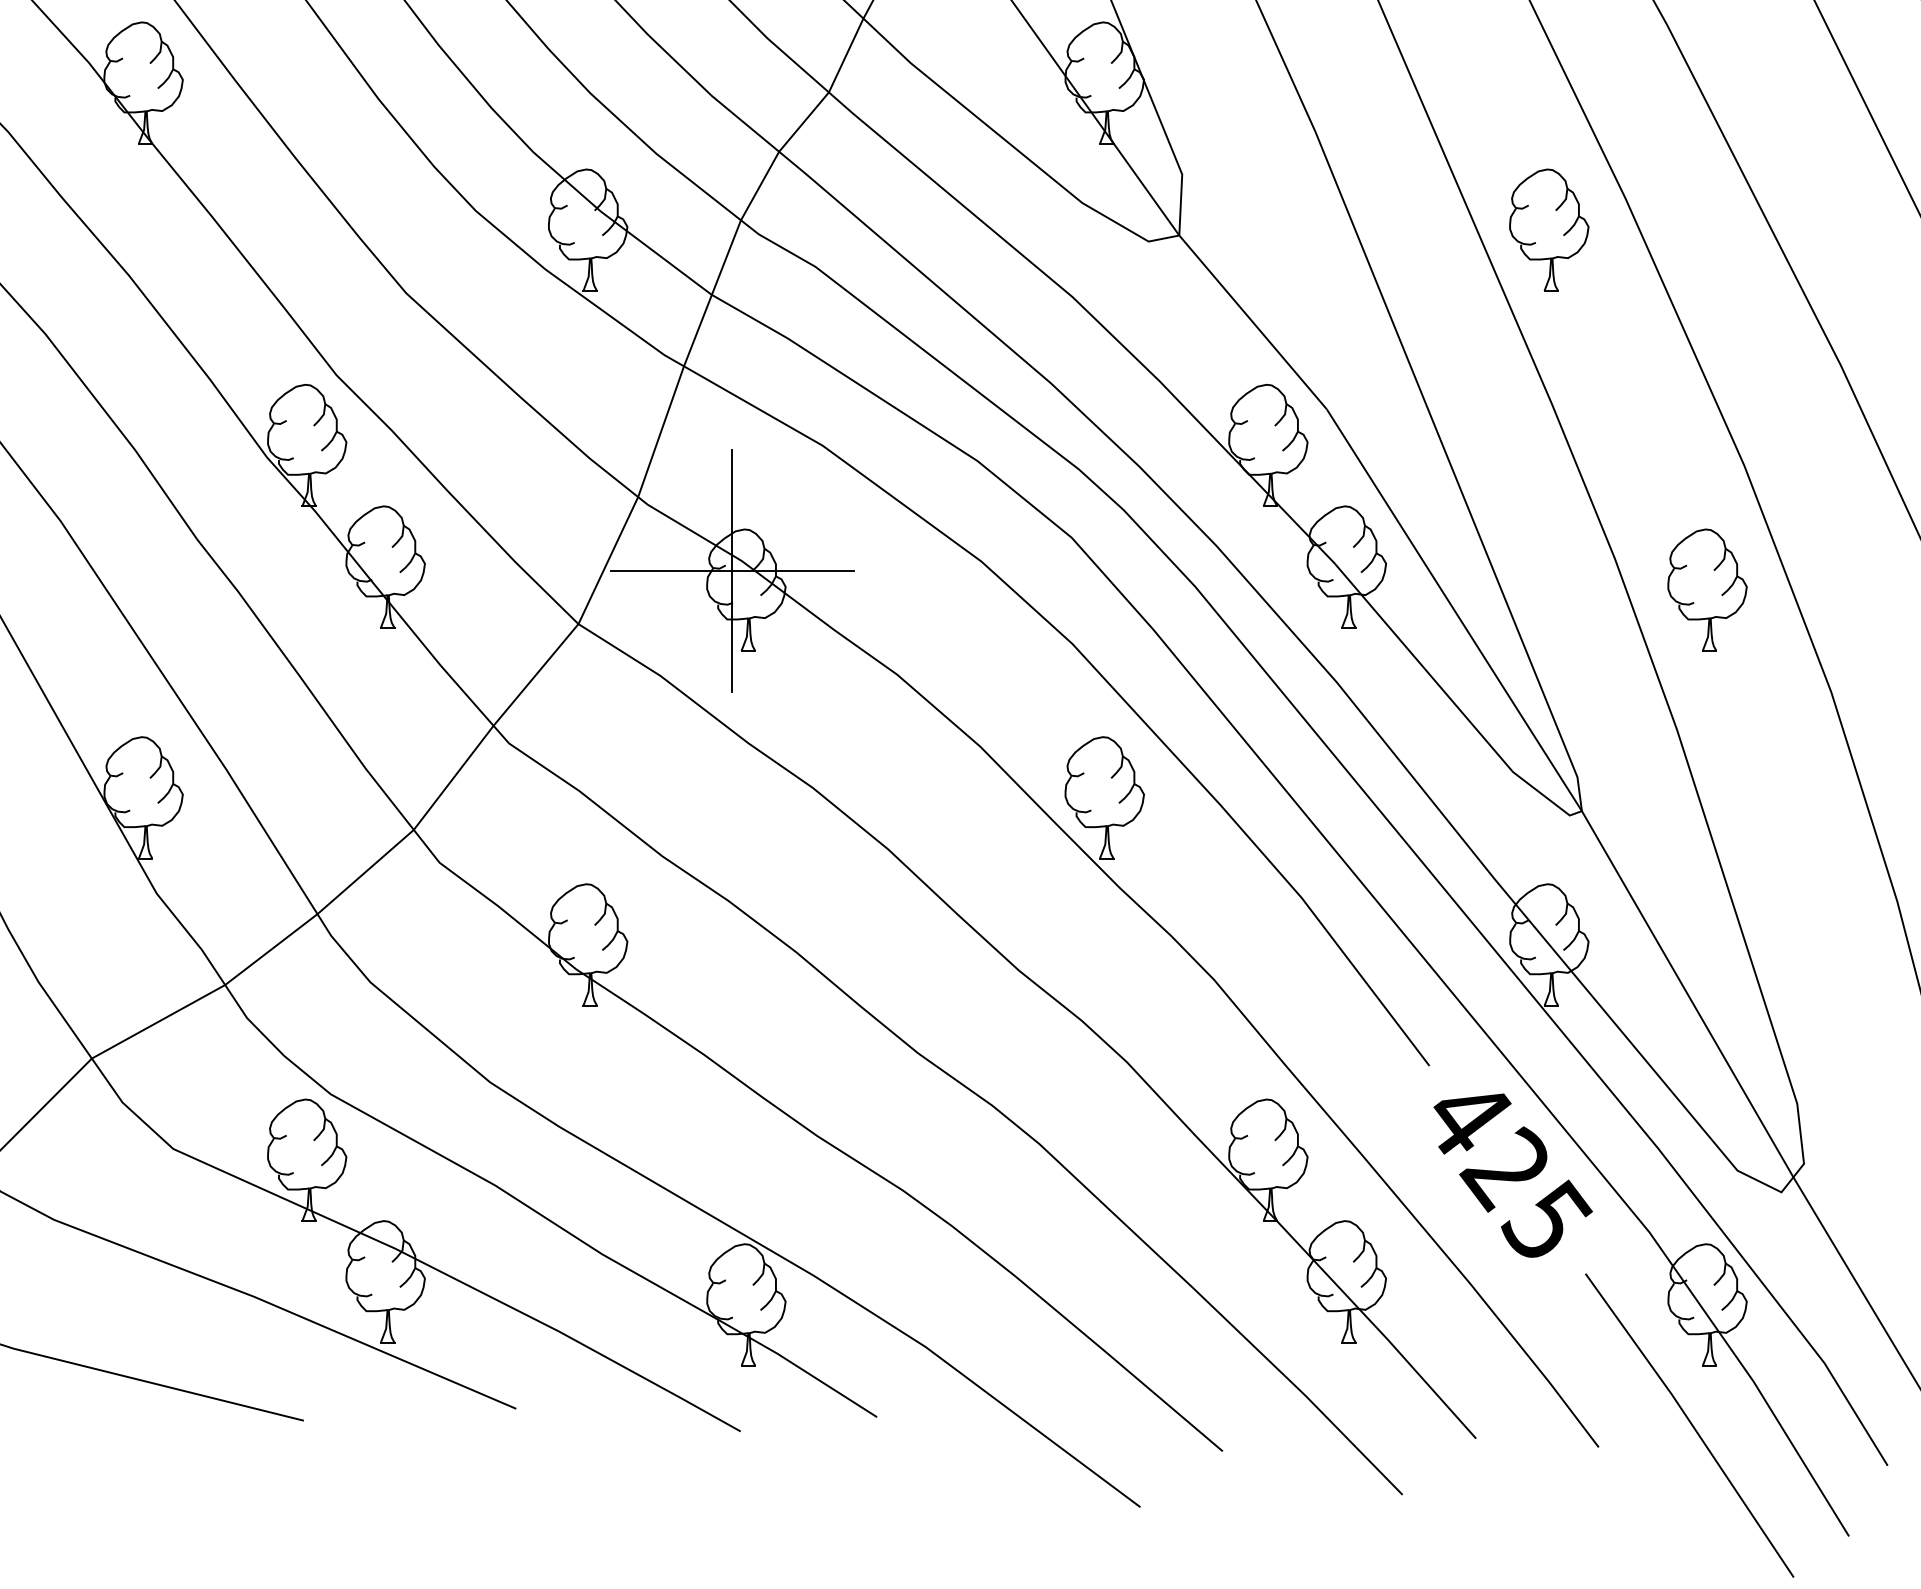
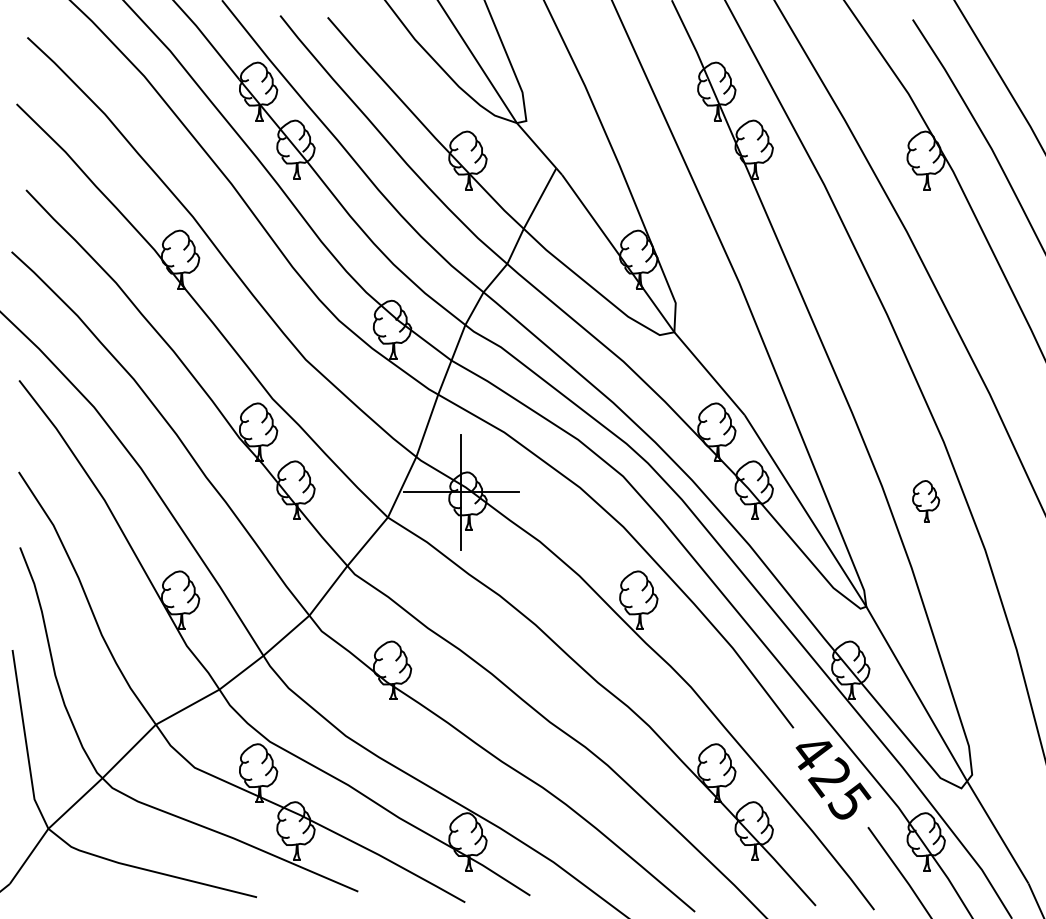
part: (1548, 229) -> (850, 329), removed
part: (1706, 588) -> (925, 500), size x0.7

